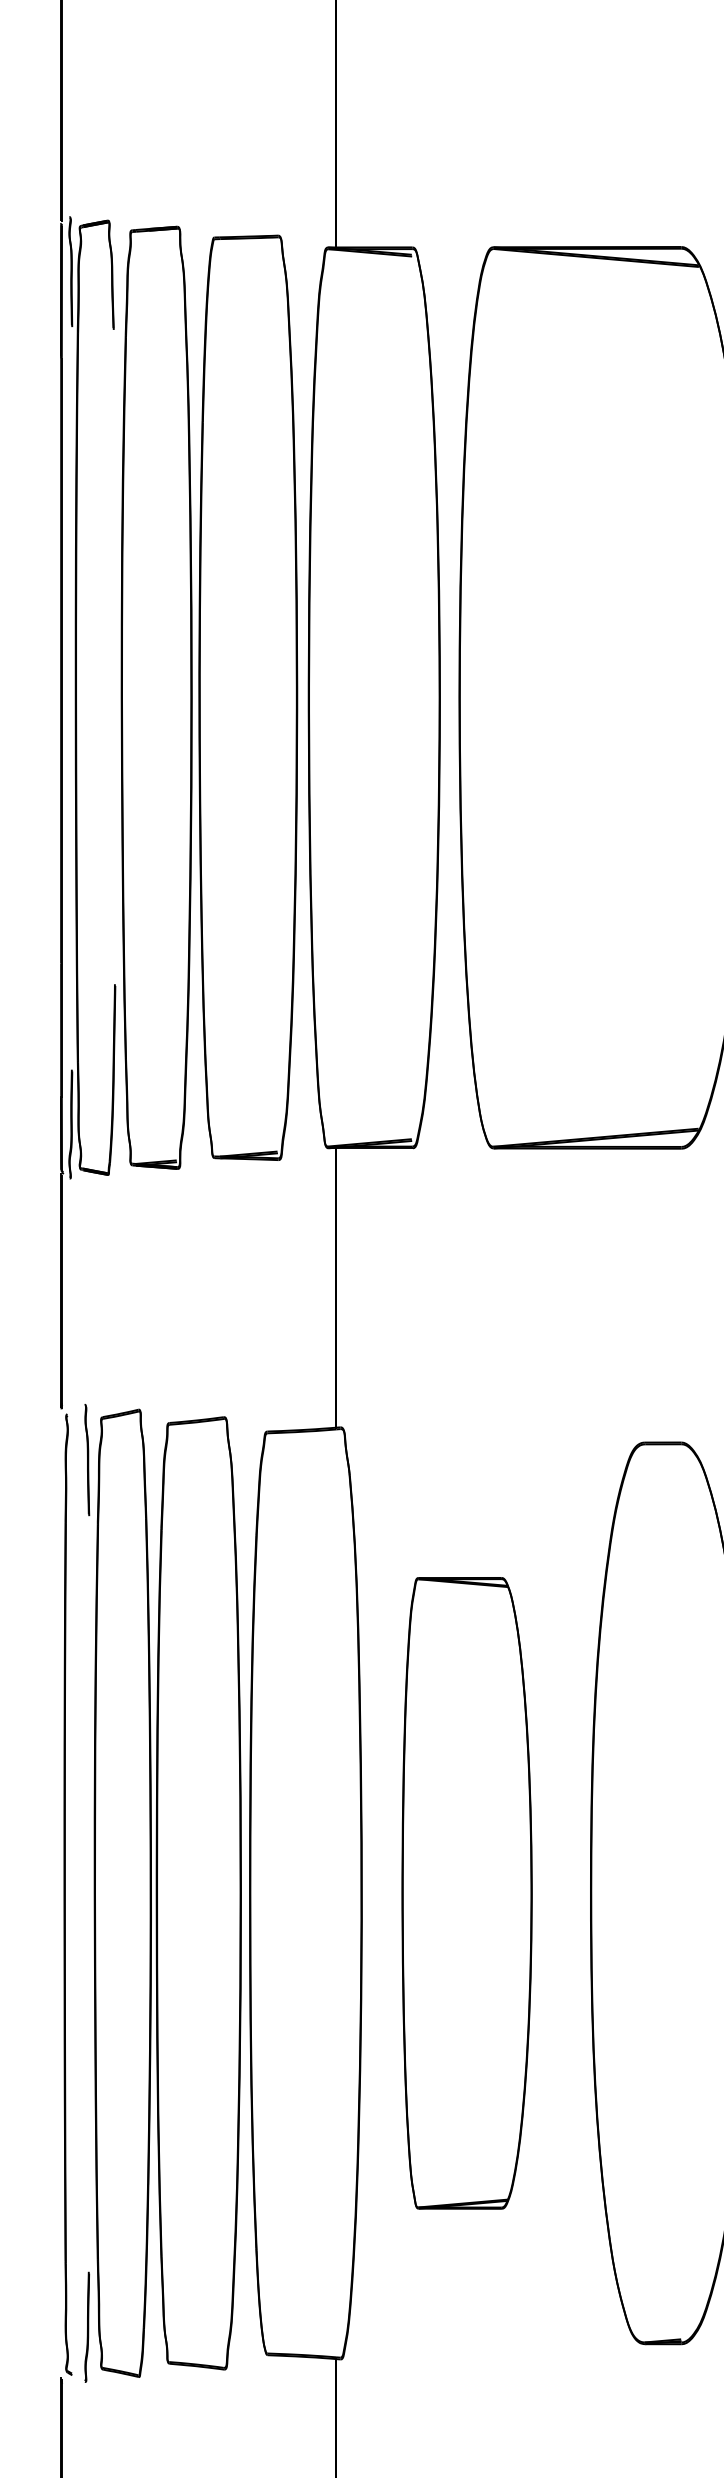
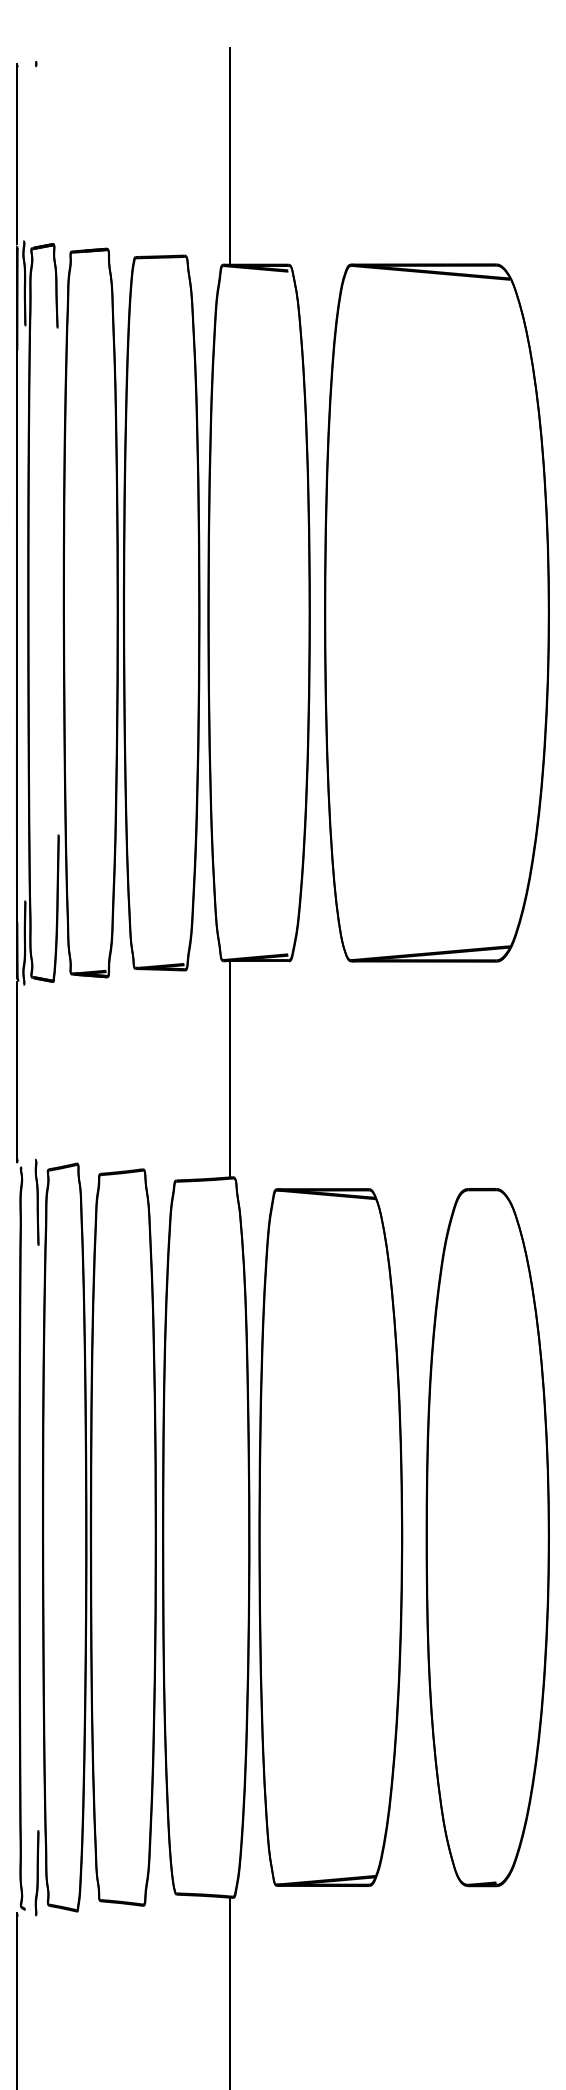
part: (466, 1893) -> (330, 1537), size x1.43

